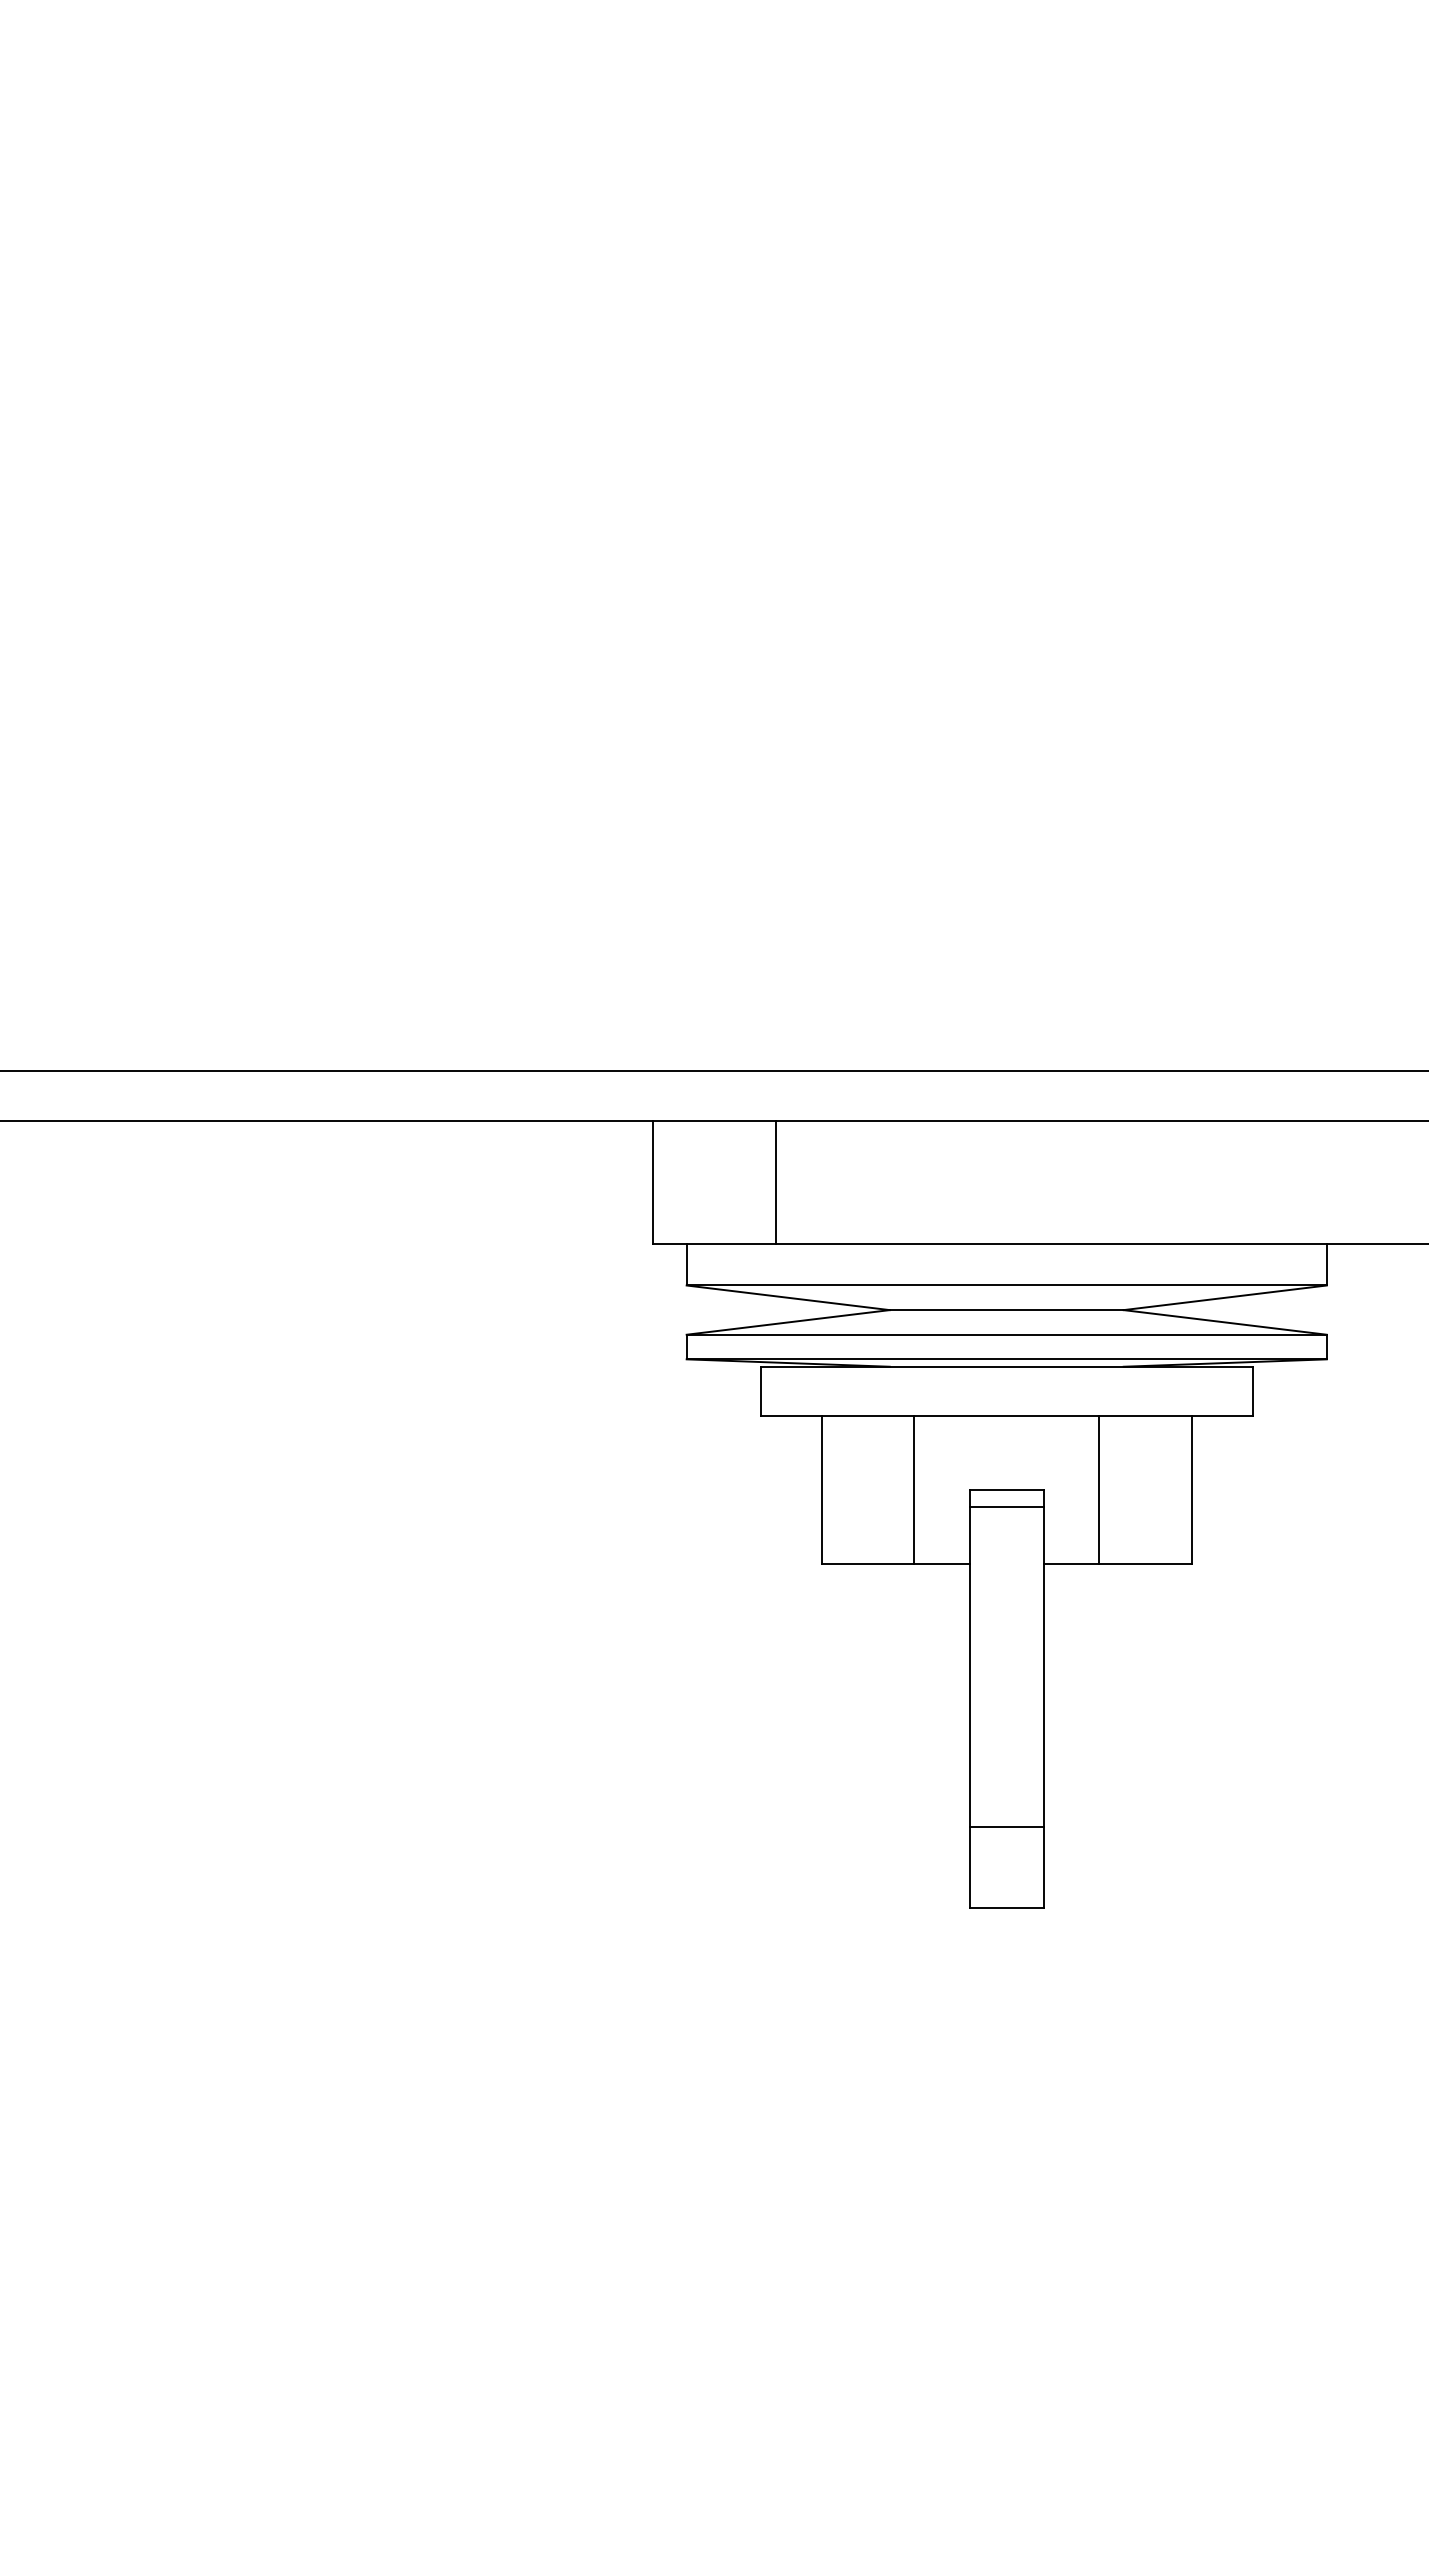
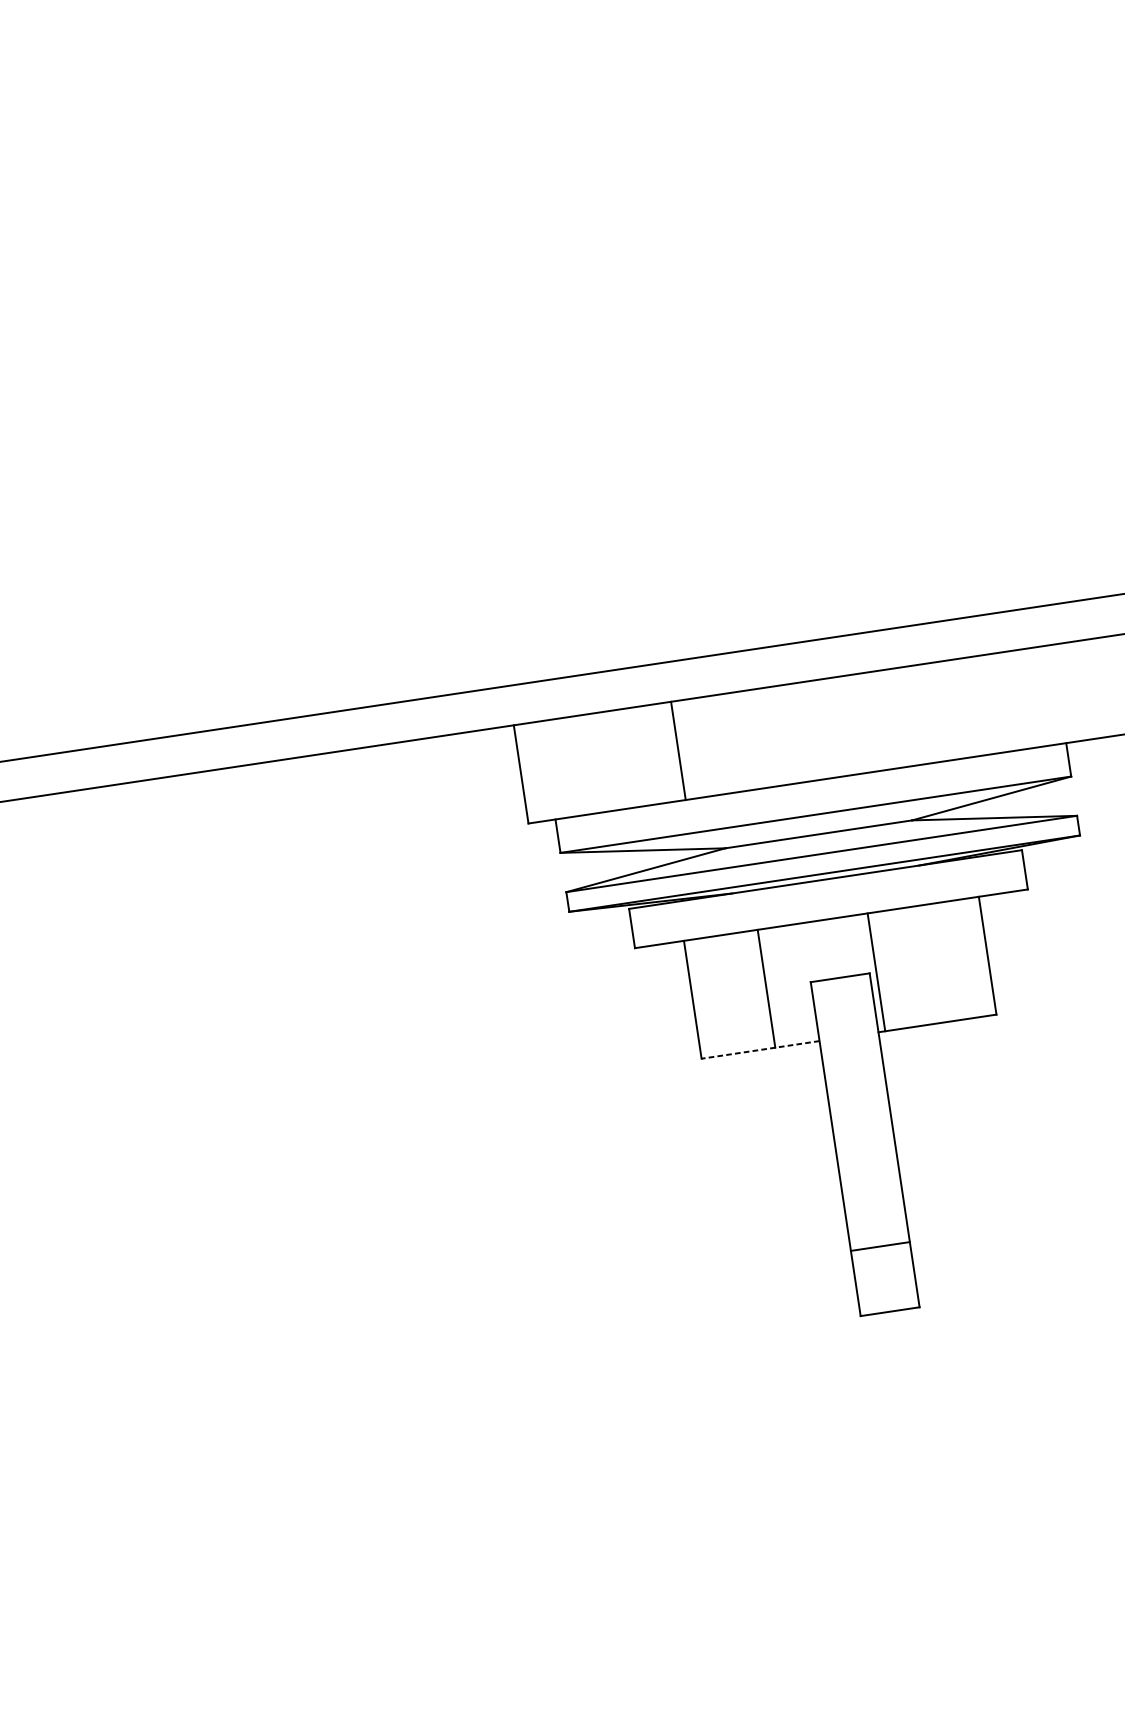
line: (775, 1181) -> (678, 750), moved
line: (1099, 1489) -> (876, 972), moved
line: (1006, 1506) -> (842, 991), removed
line: (895, 1563) -> (760, 1049), solid -> dashed

